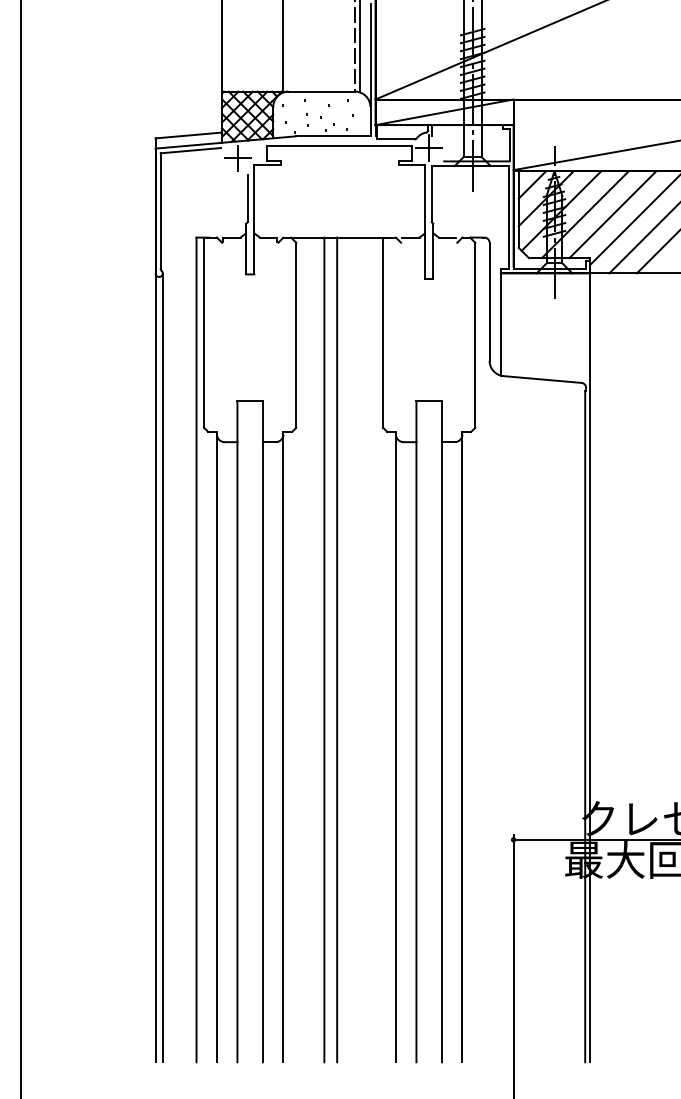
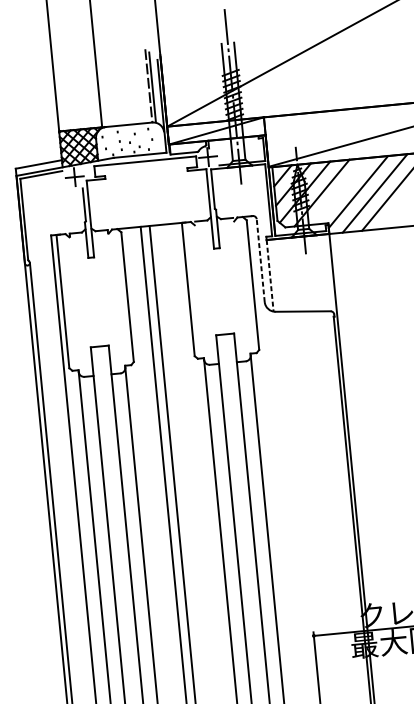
line: (612, 214) -> (340, 191), removed
line: (489, 301) -> (260, 260), solid -> dashed
line: (500, 325) -> (269, 276), solid -> dashed

